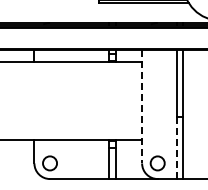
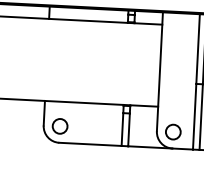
line: (142, 106) -> (160, 71), dashed -> solid
line: (177, 148) -> (194, 117), dashed -> solid

